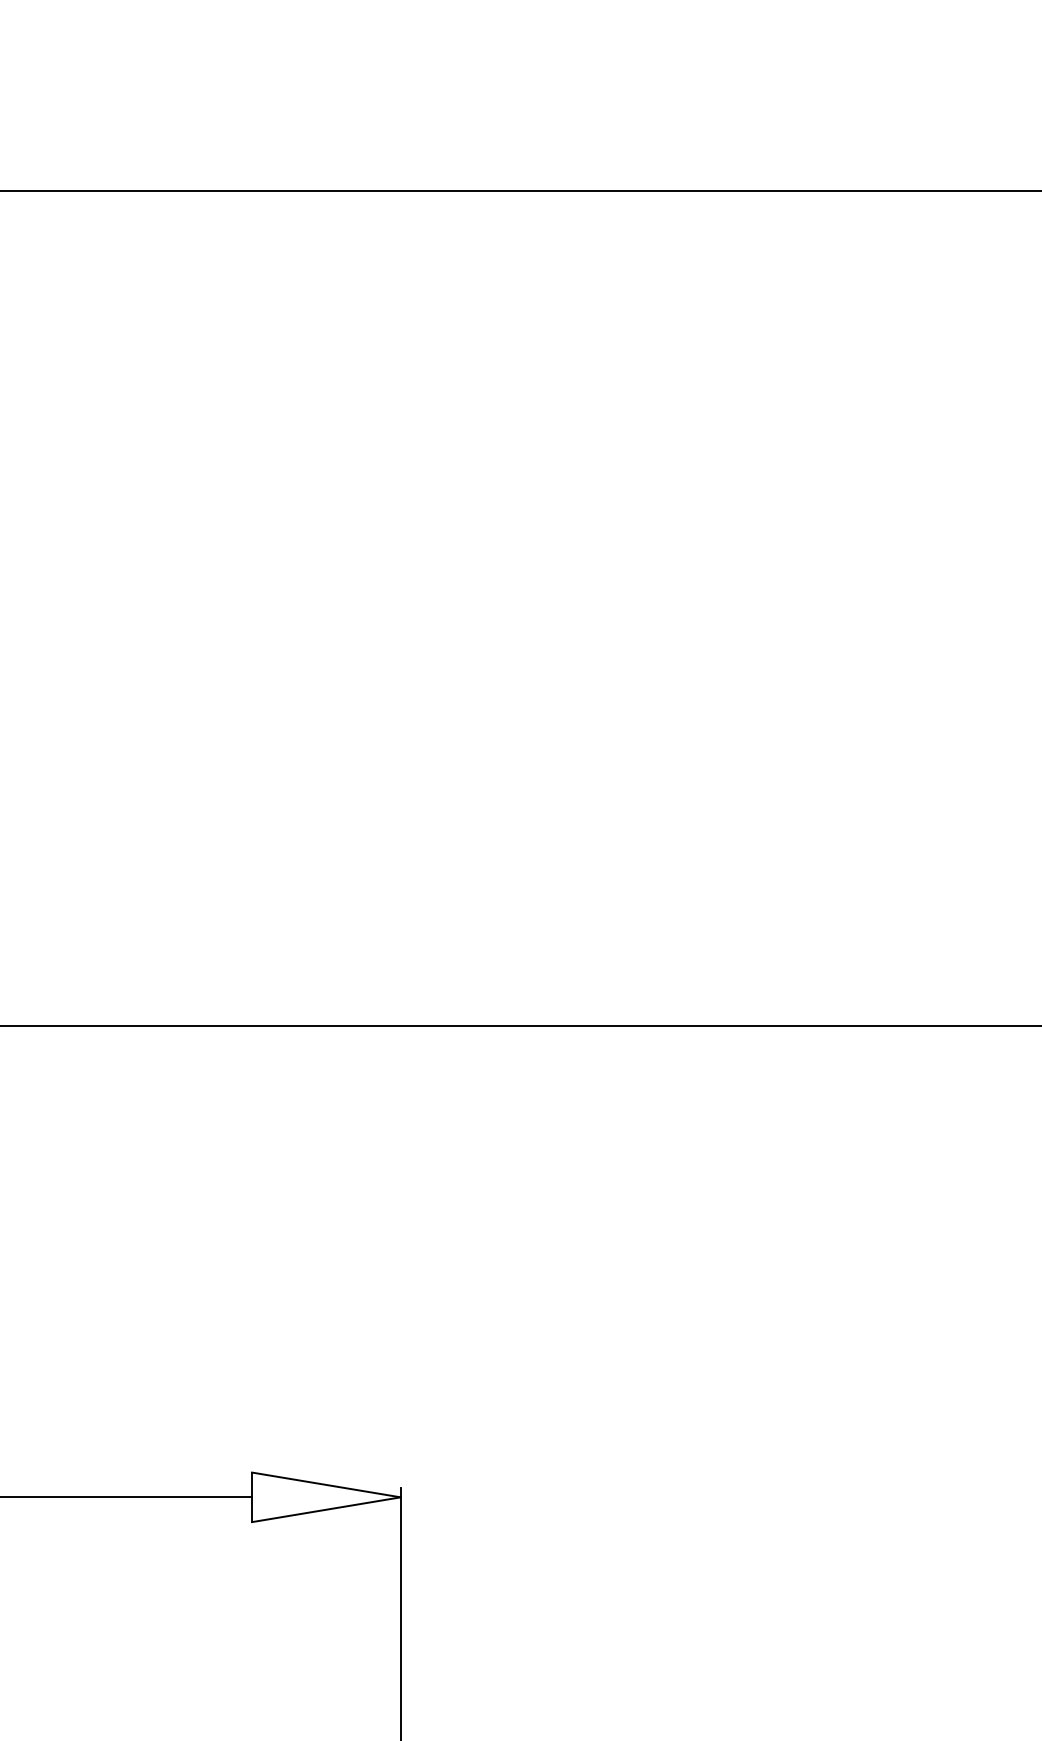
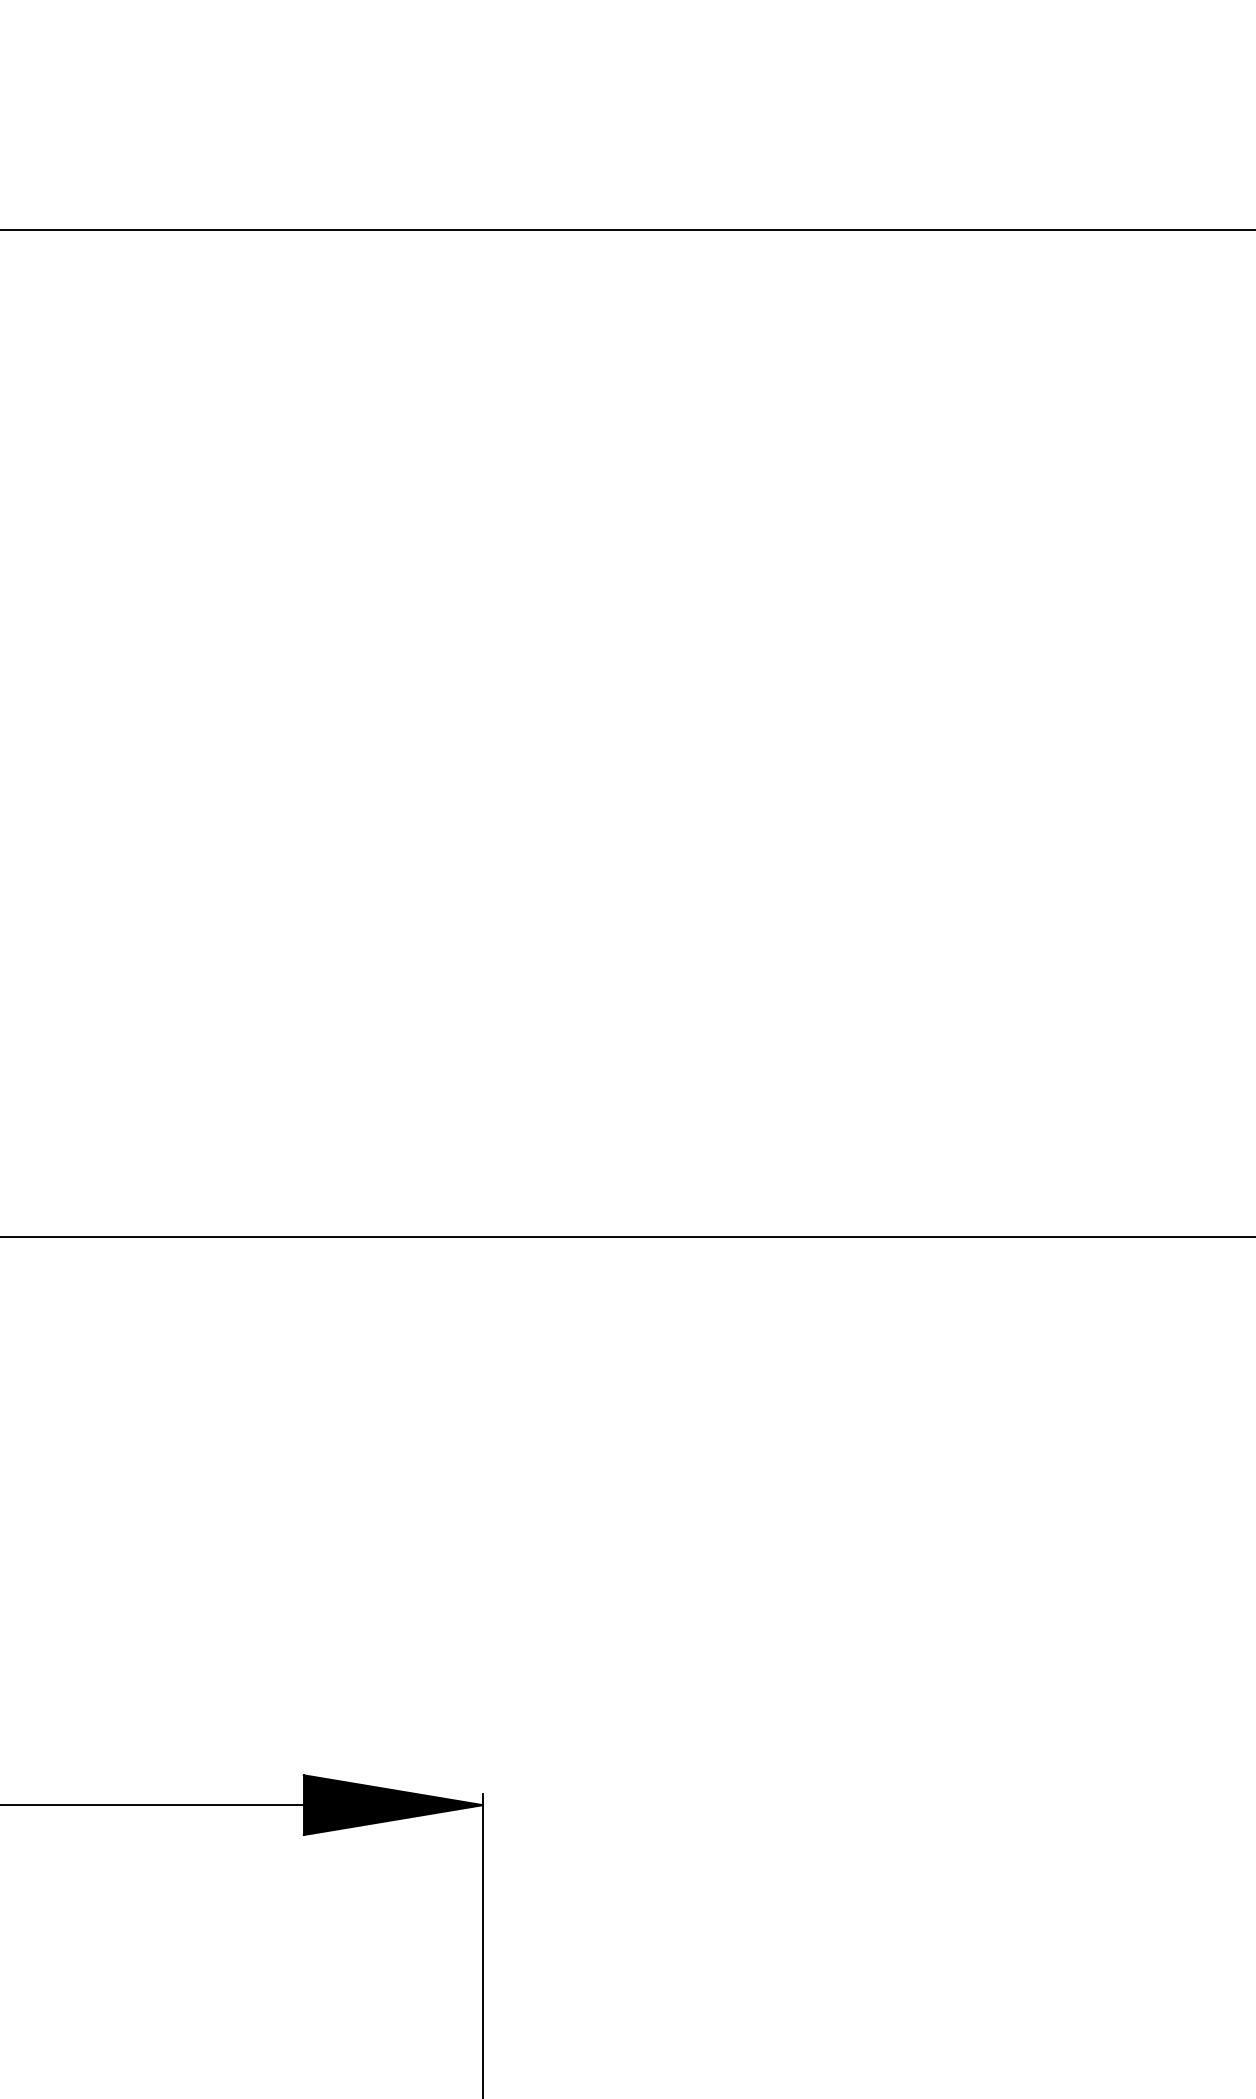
fill: (326, 1497) -> (393, 1805), added

